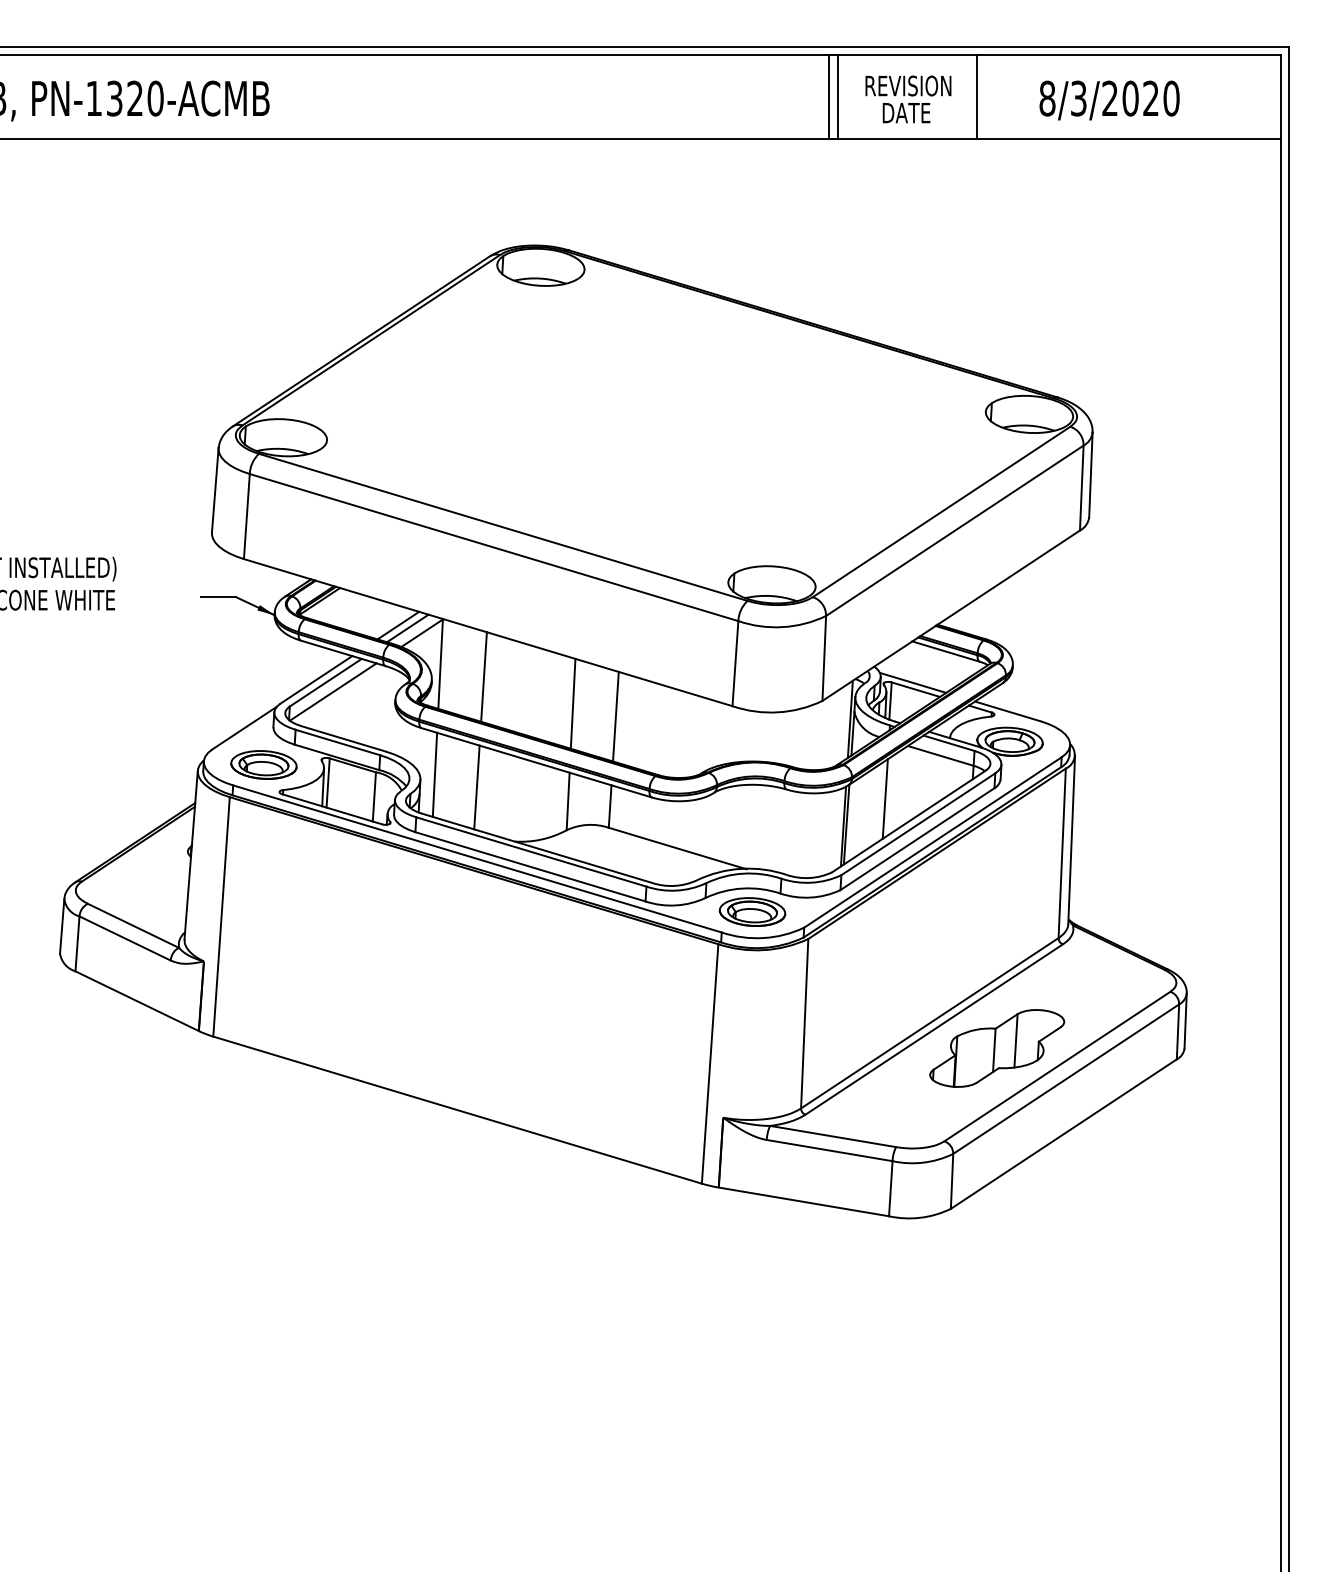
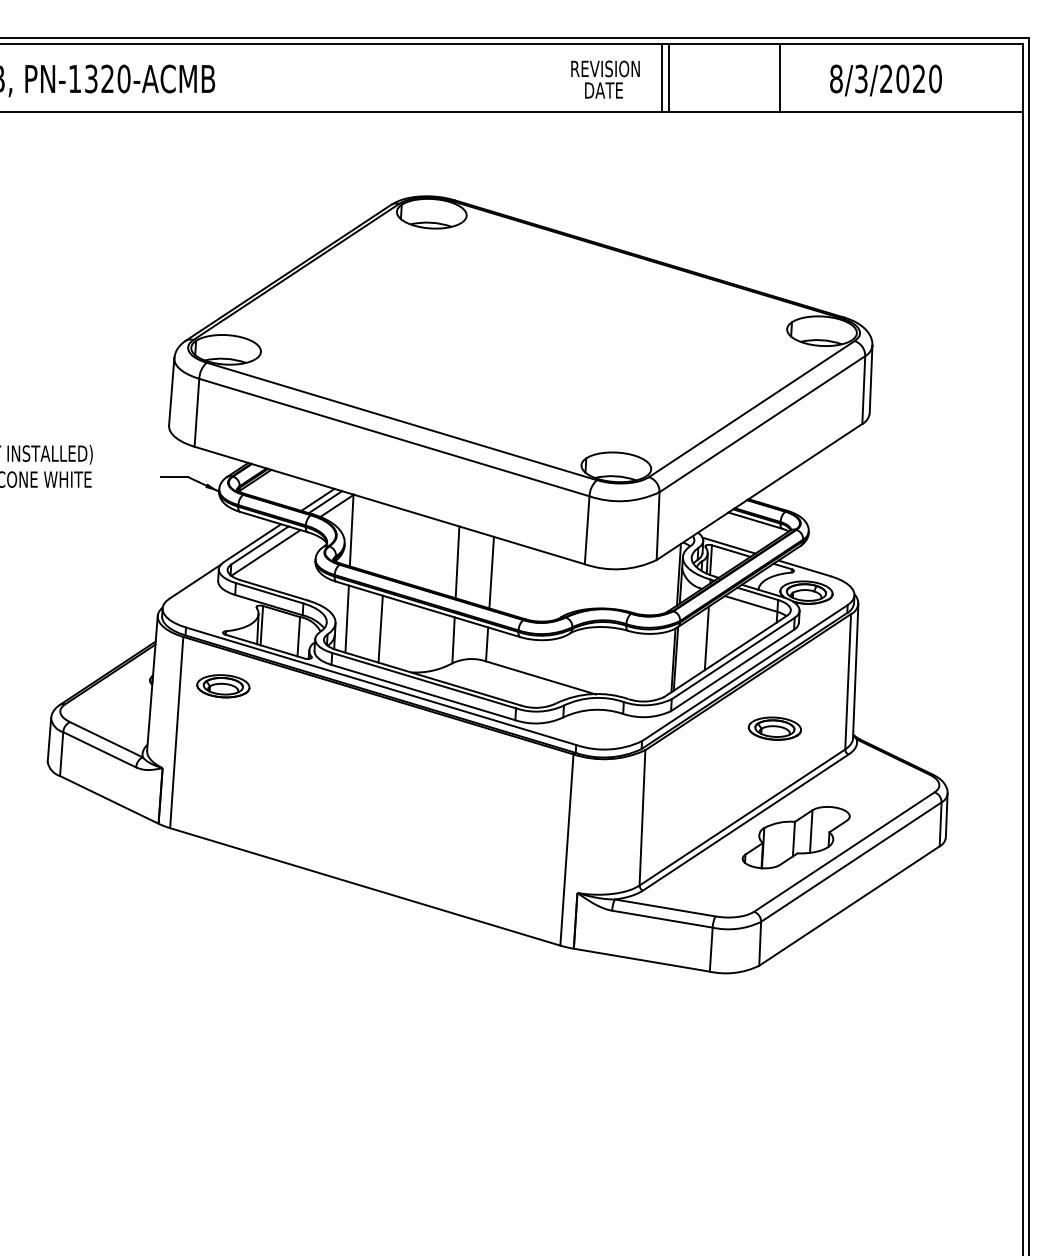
text: (908, 99) -> (605, 79), moved
line: (483, 676) -> (385, 540), removed
part: (263, 764) -> (223, 685), moved
part: (752, 911) -> (774, 728), moved

